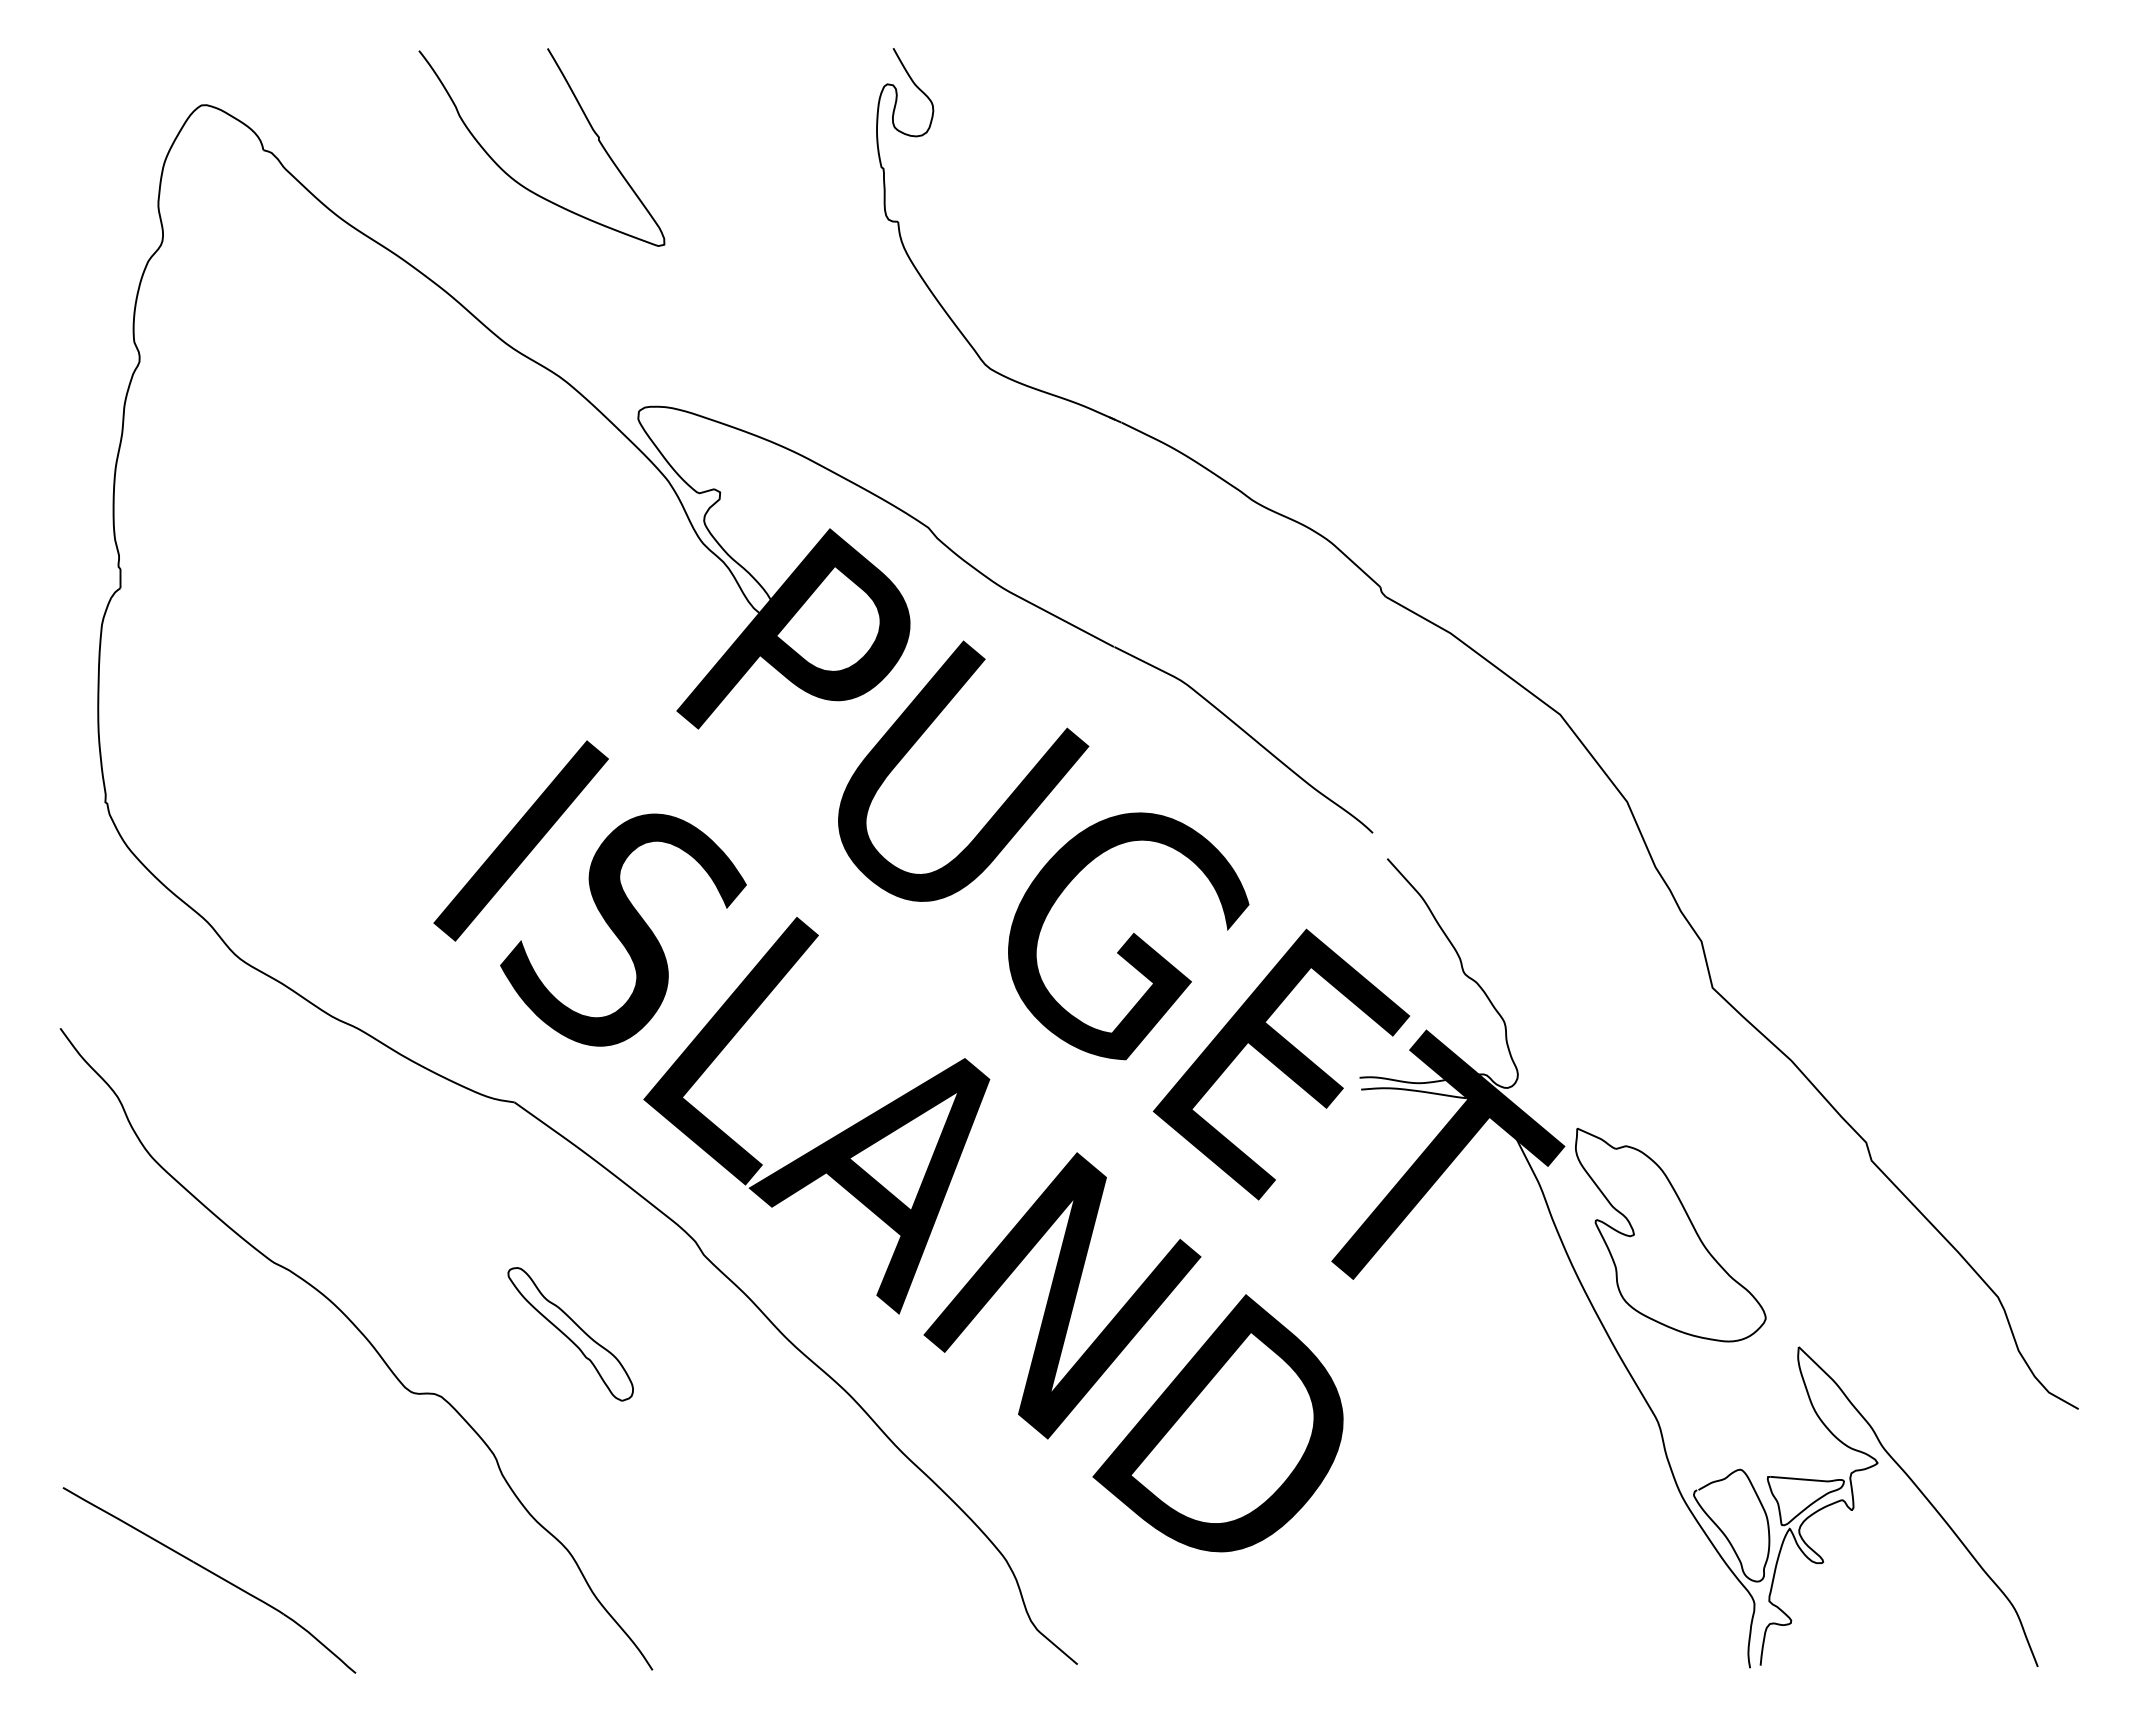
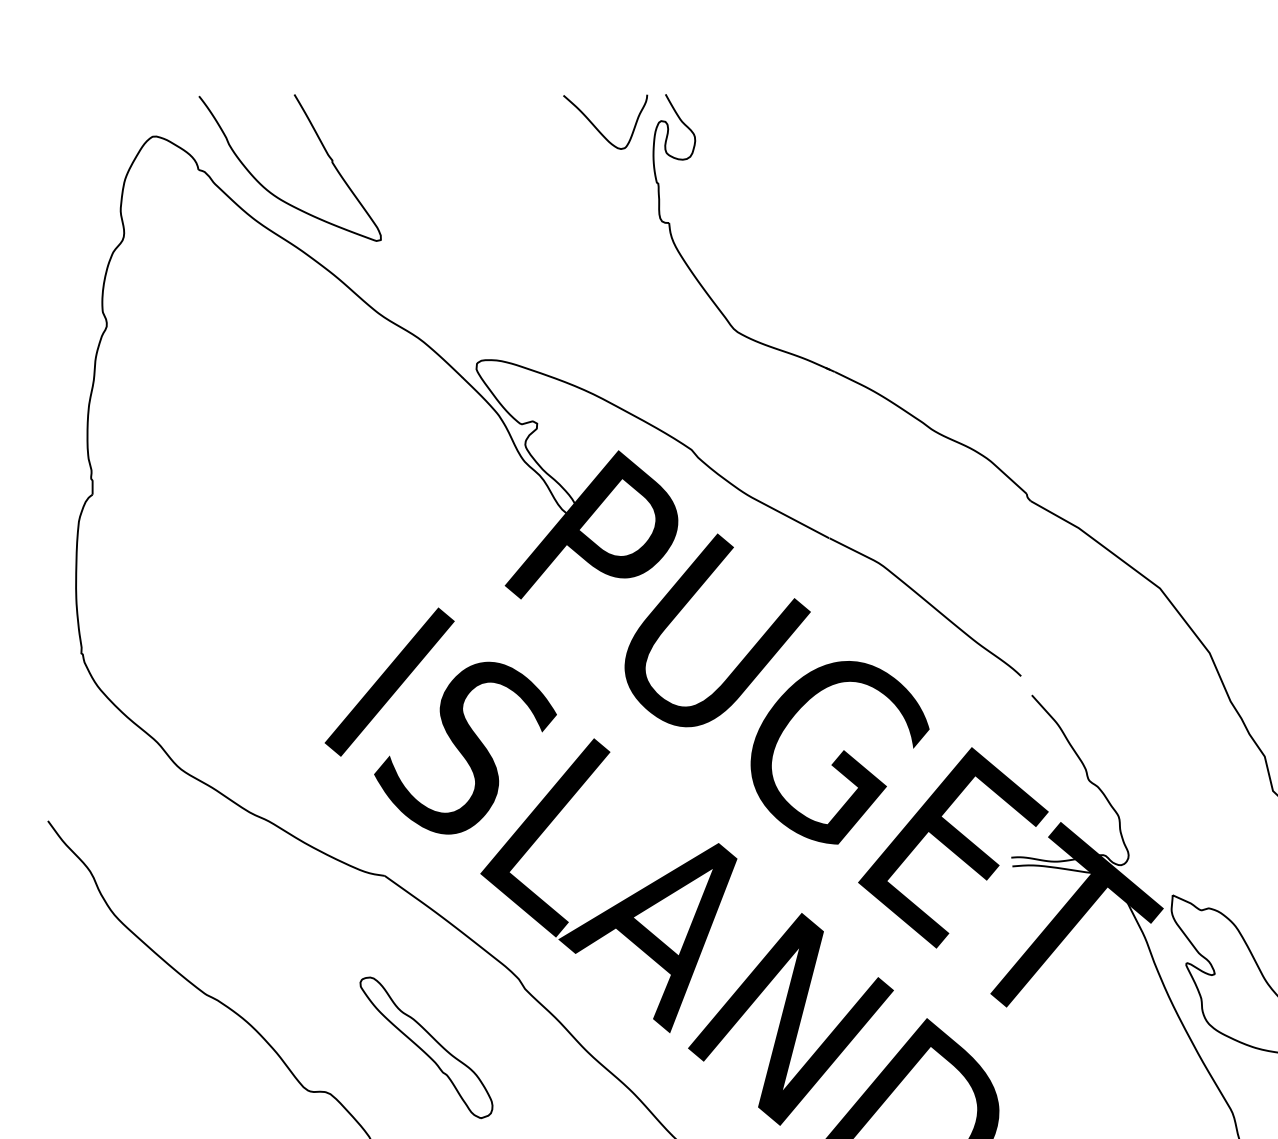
curve: (802, 95) -> (598, 129), added
curve: (515, 179) -> (270, 191), moved
part: (570, 1334) -> (426, 1047), size x1.43

